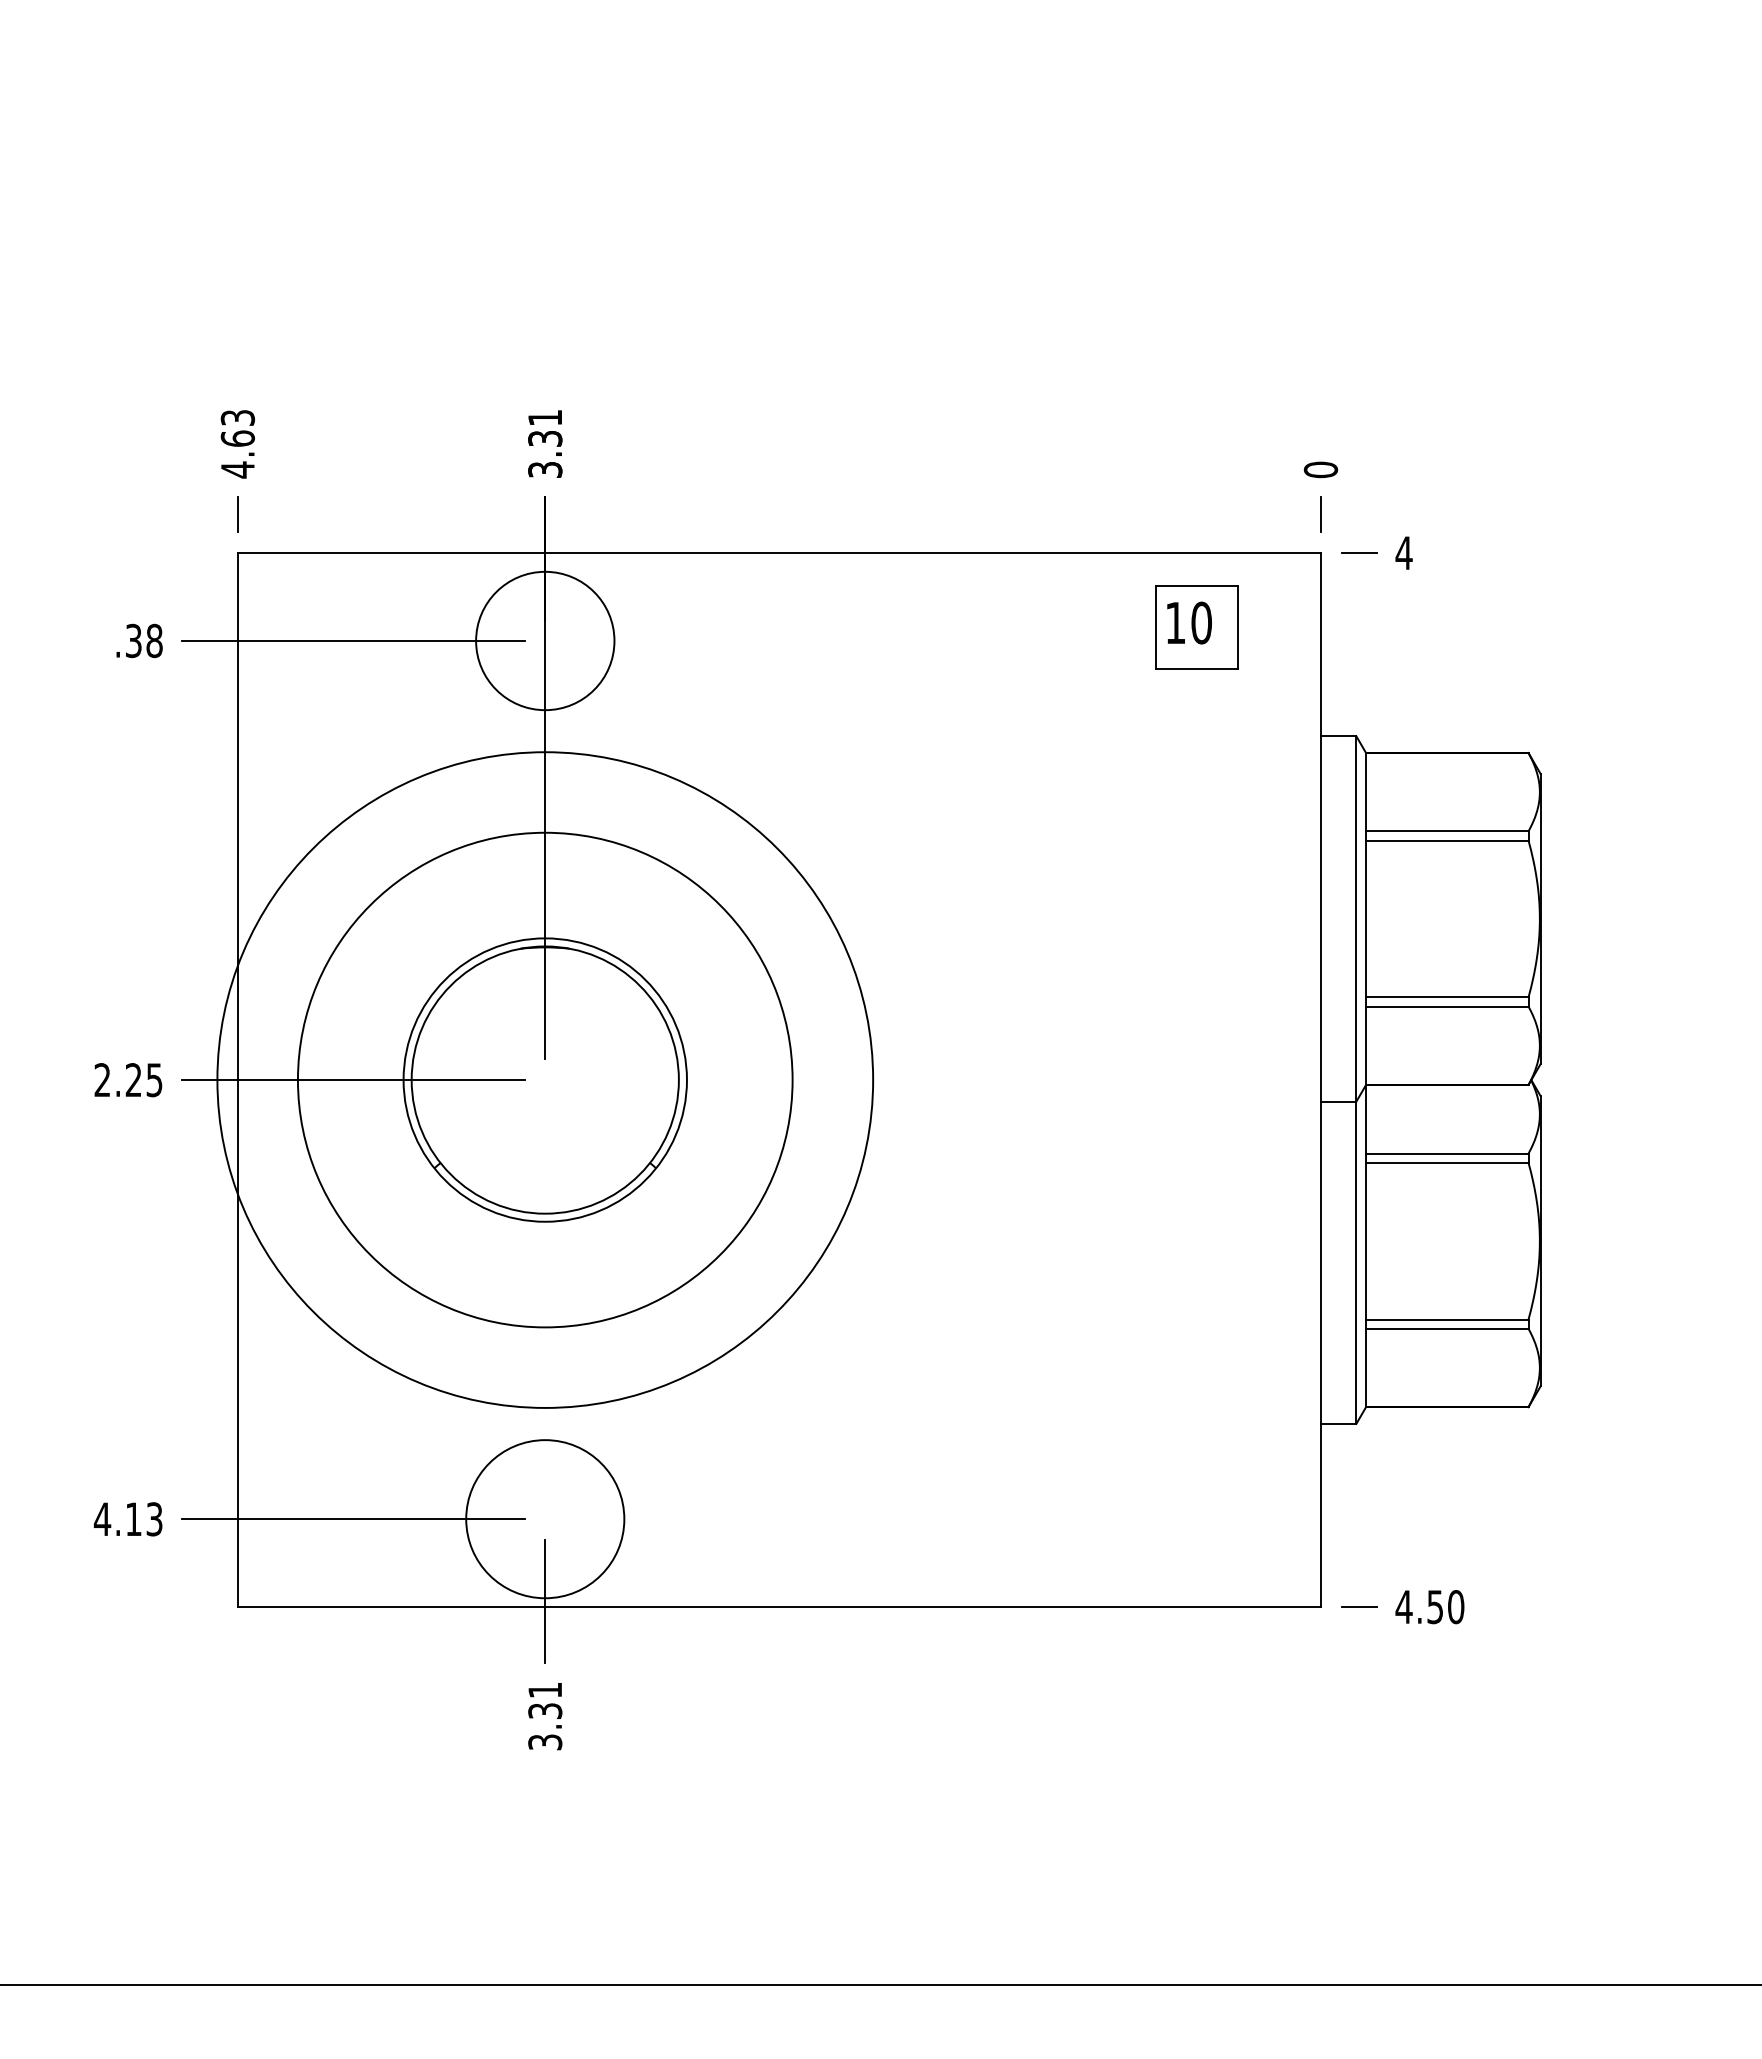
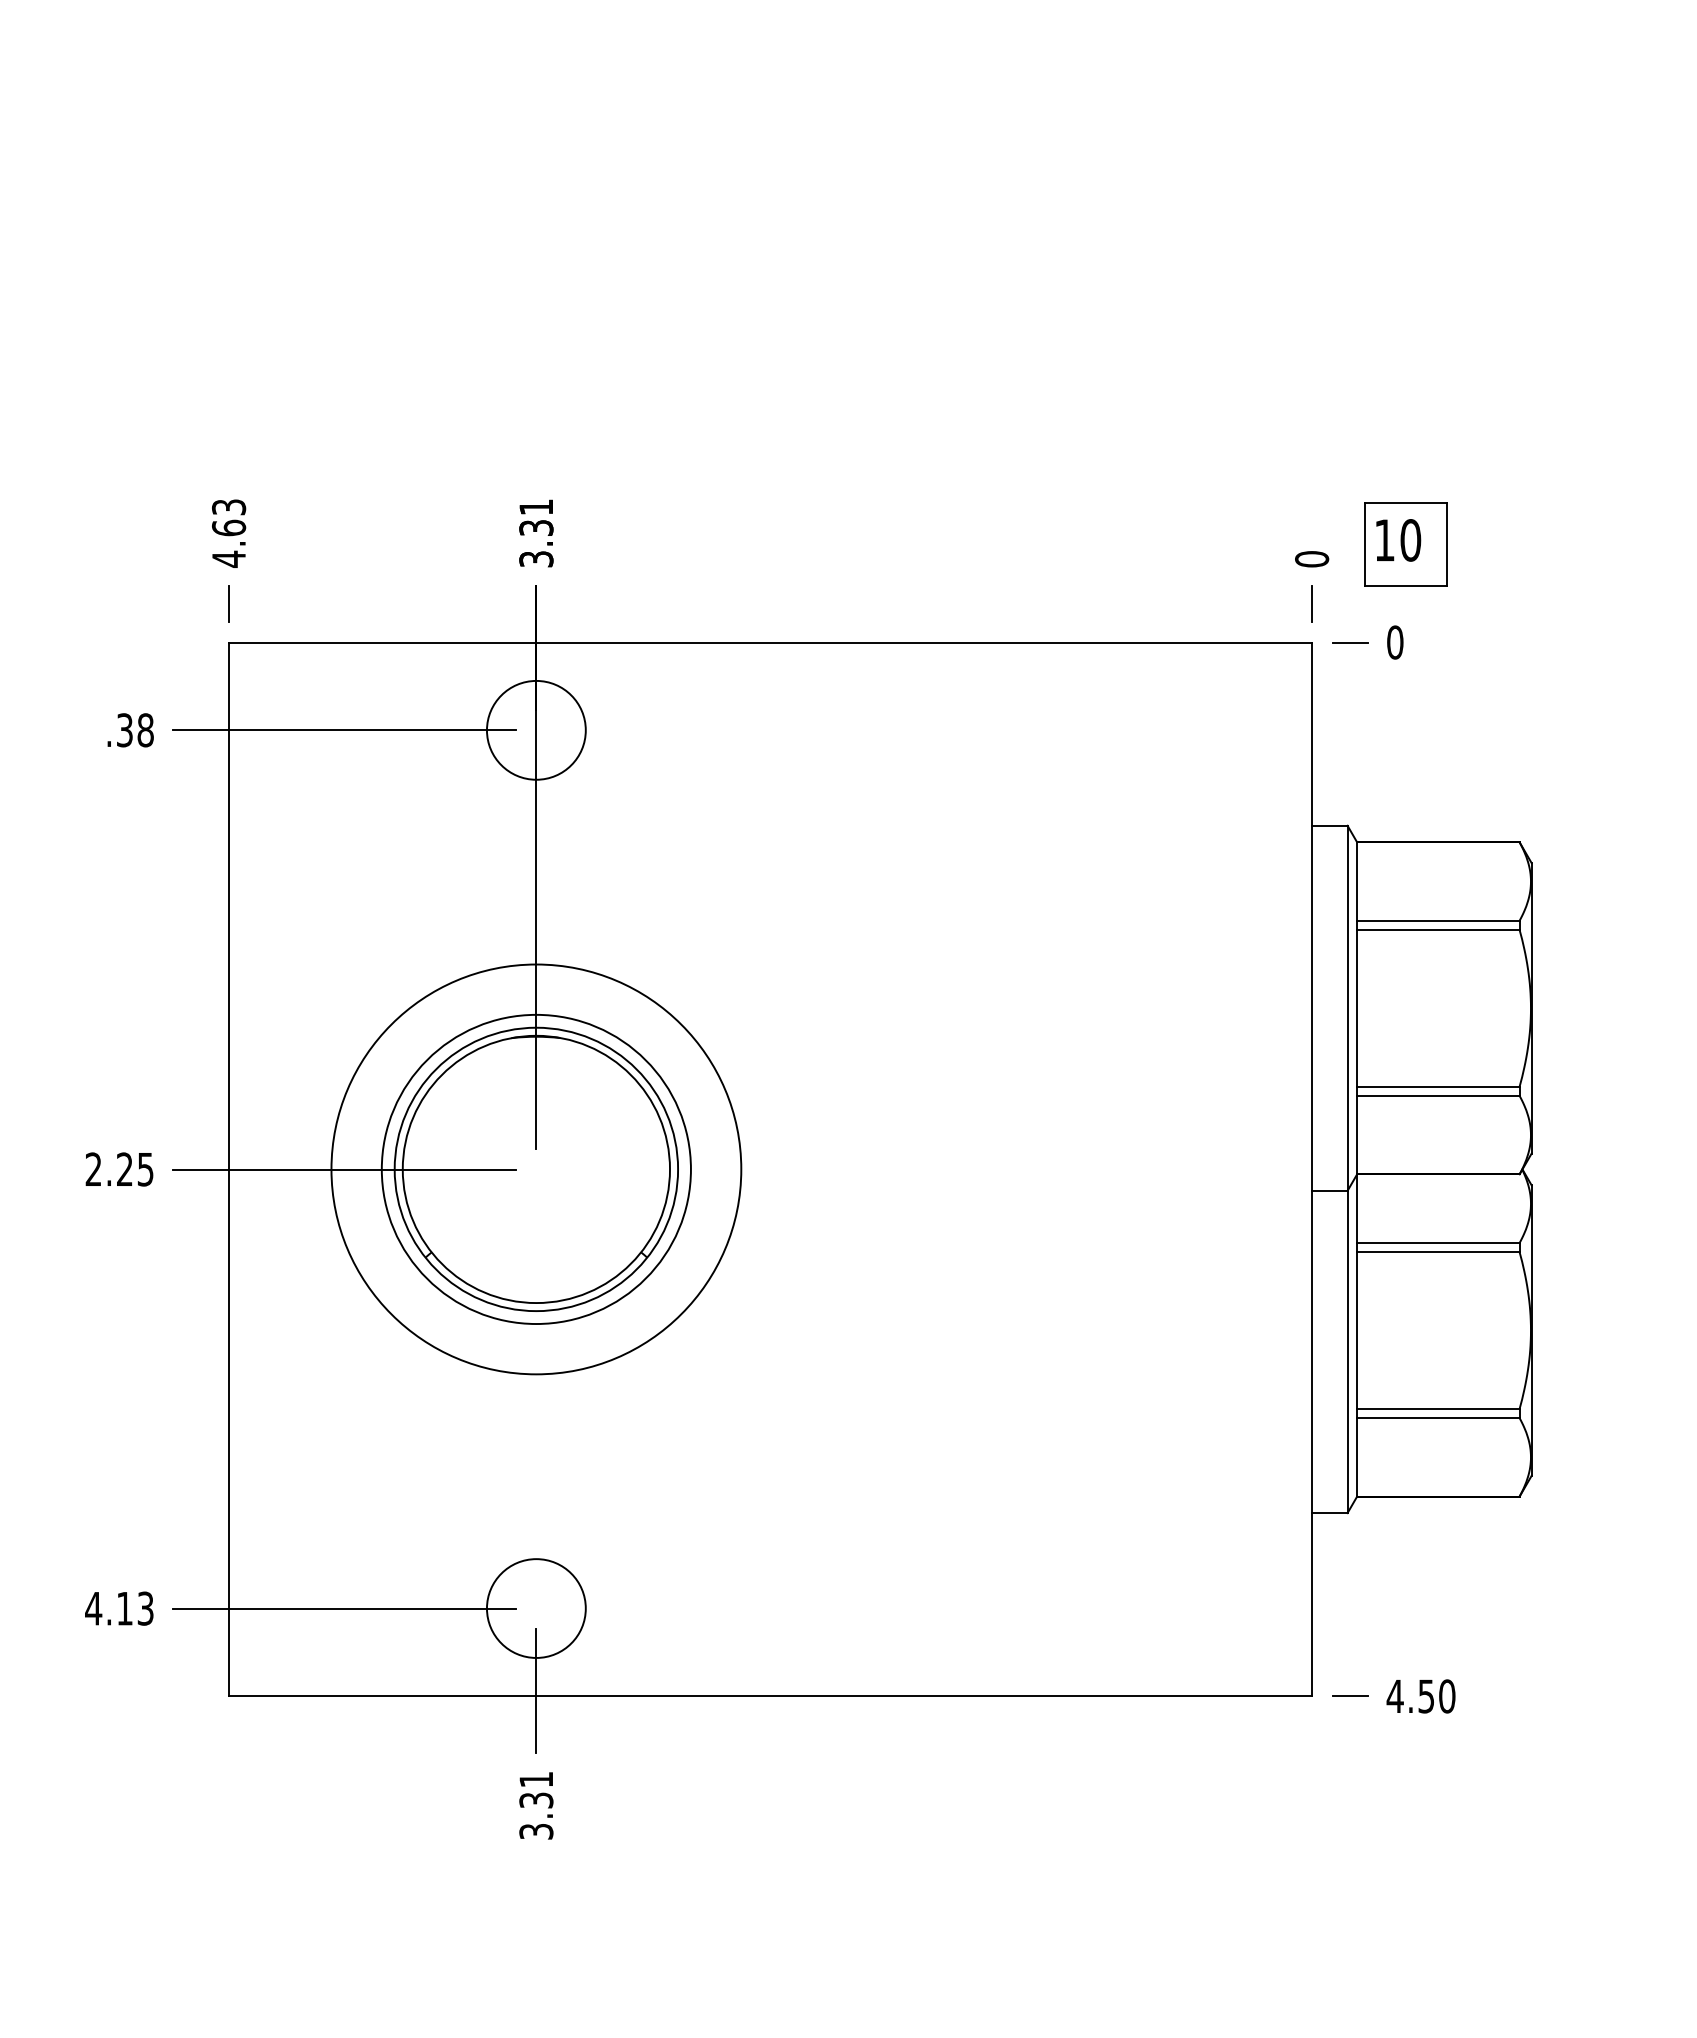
text: (1403, 553) -> (1394, 642), 4 -> 0
part: (1196, 627) -> (1405, 544), moved
circle: (544, 640) -> (535, 729), size x0.71
circle: (544, 1079) -> (535, 1168), size x0.62
circle: (545, 1080) -> (536, 1169), size x0.62
circle: (544, 1518) -> (535, 1607), size x0.62

